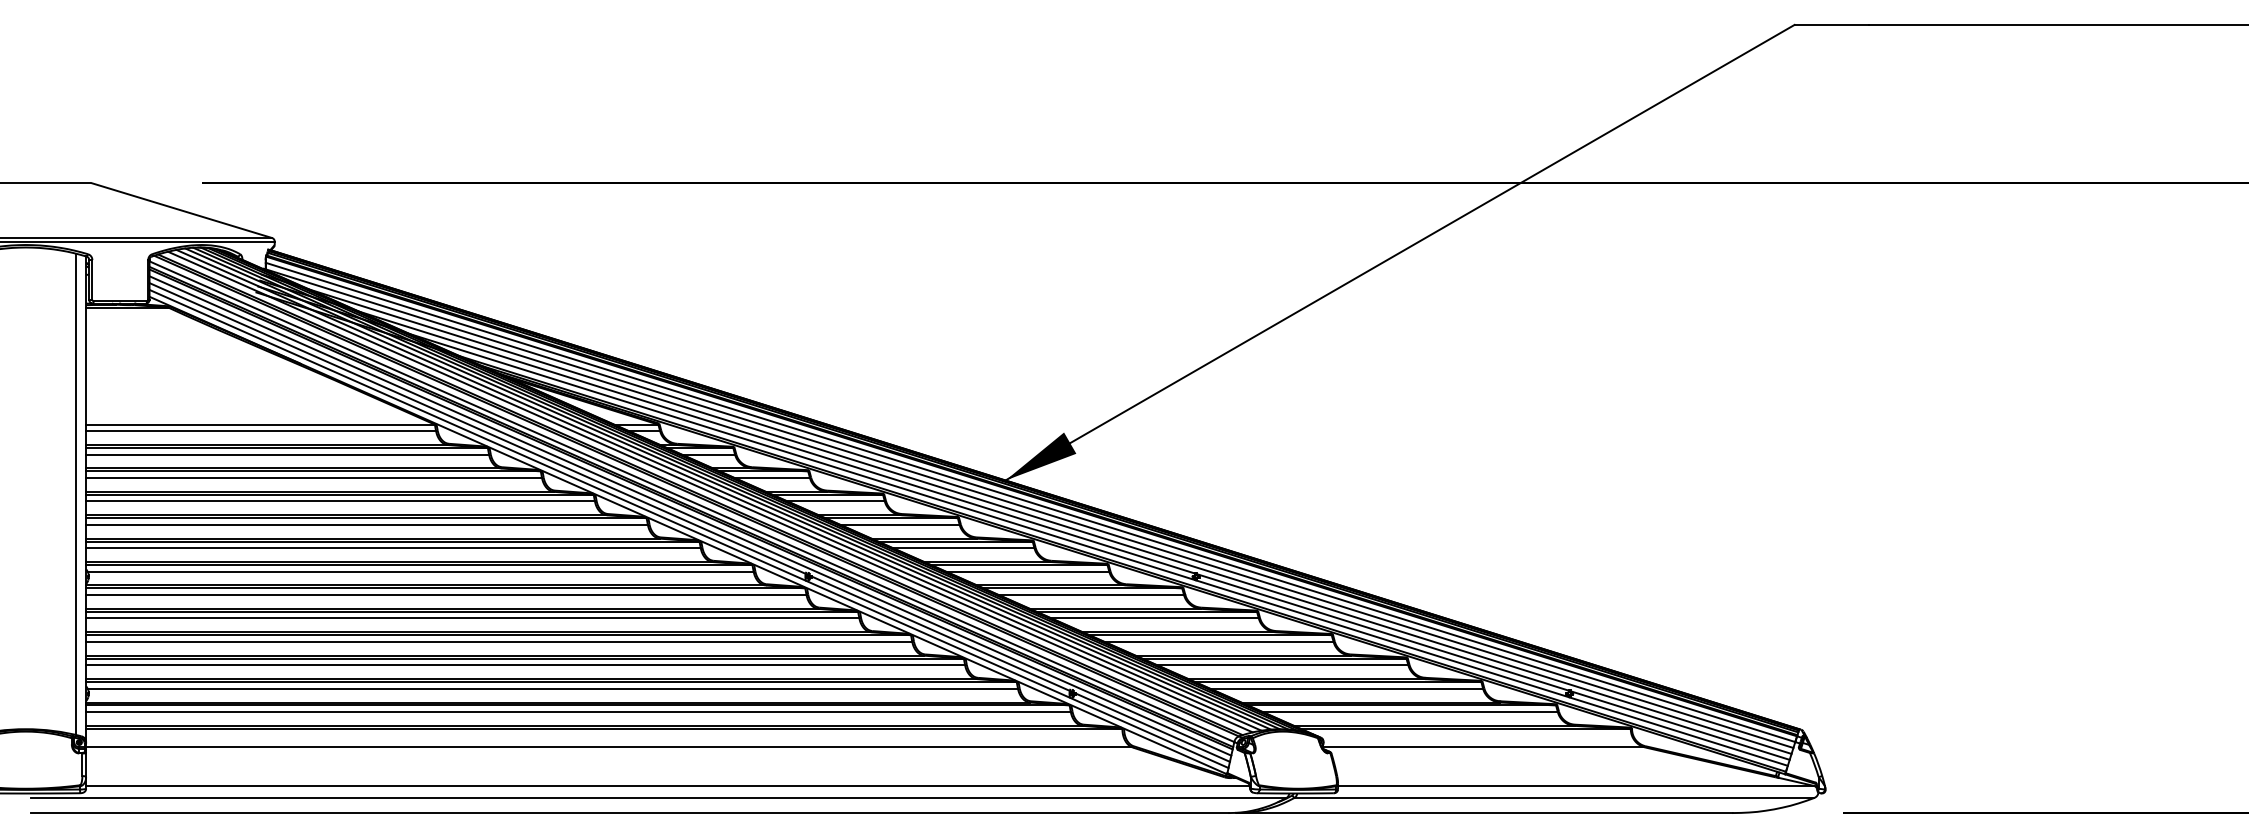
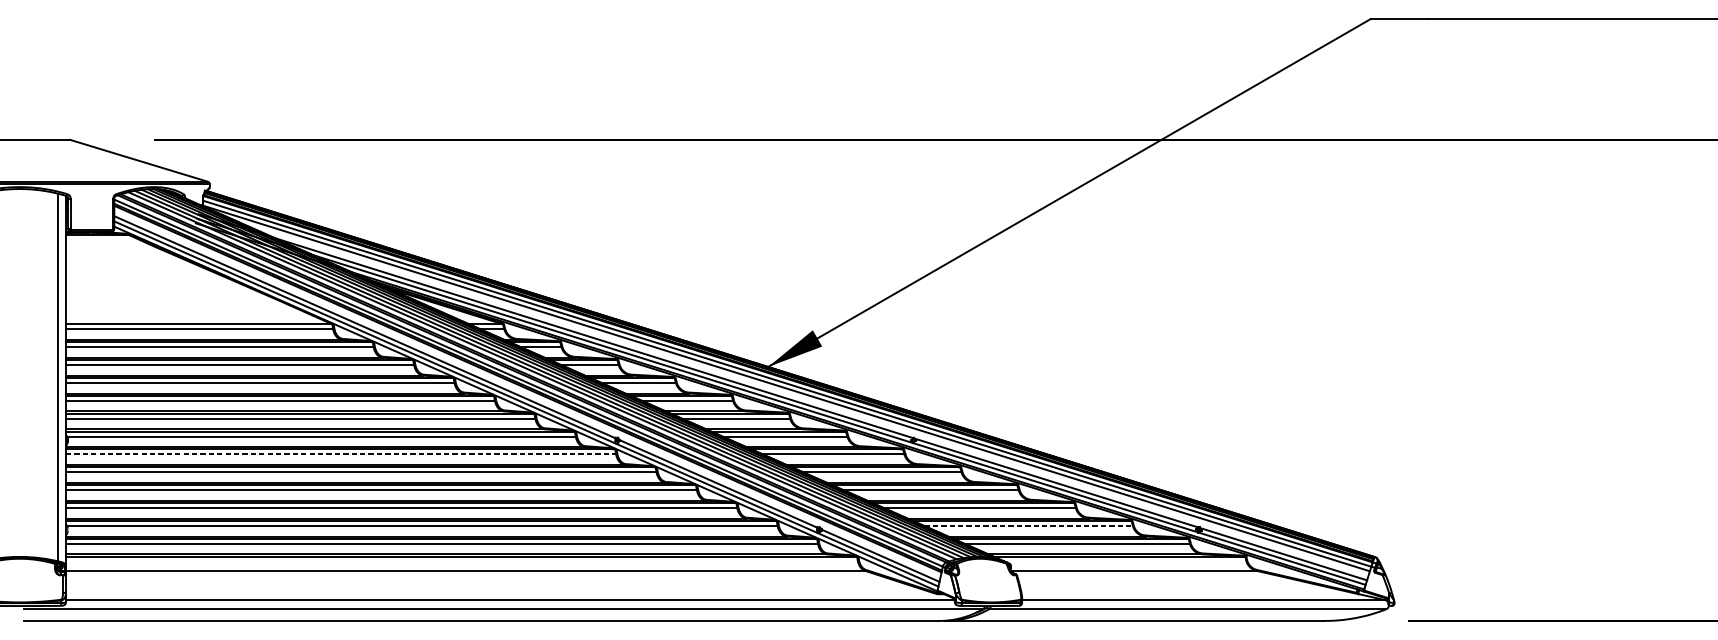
line: (1026, 513) -> (784, 392), removed
line: (690, 515) -> (527, 393), removed
line: (446, 595) -> (341, 454), solid -> dashed
line: (1347, 688) -> (1029, 525), solid -> dashed

